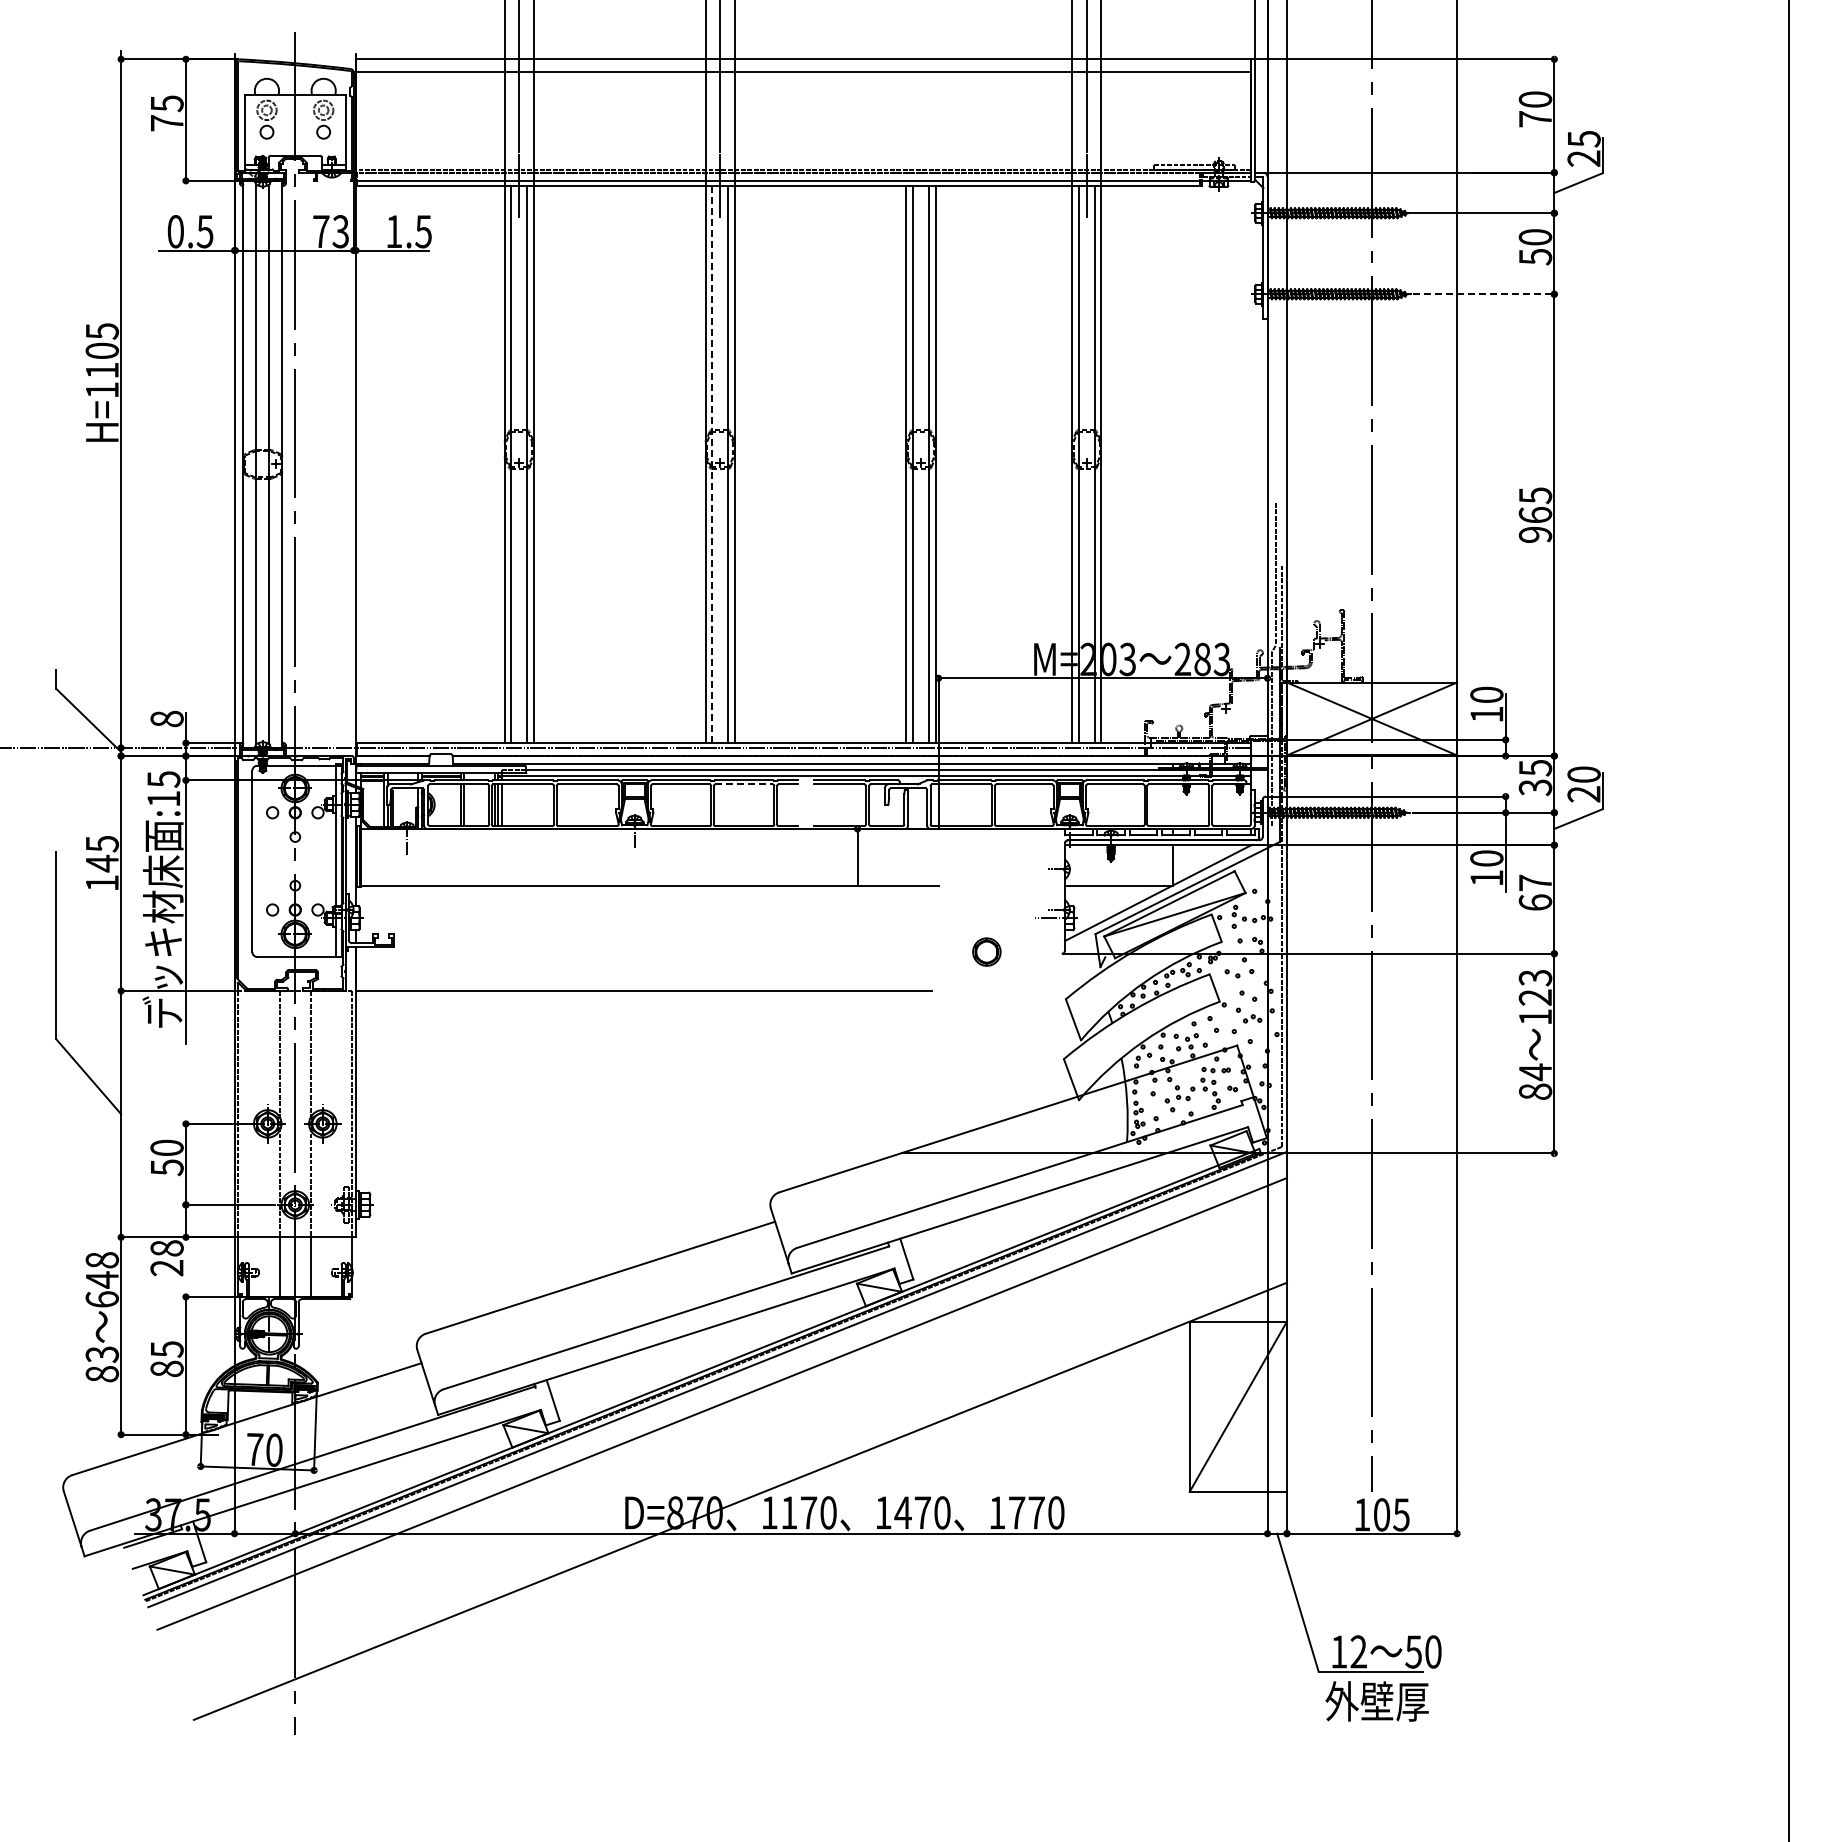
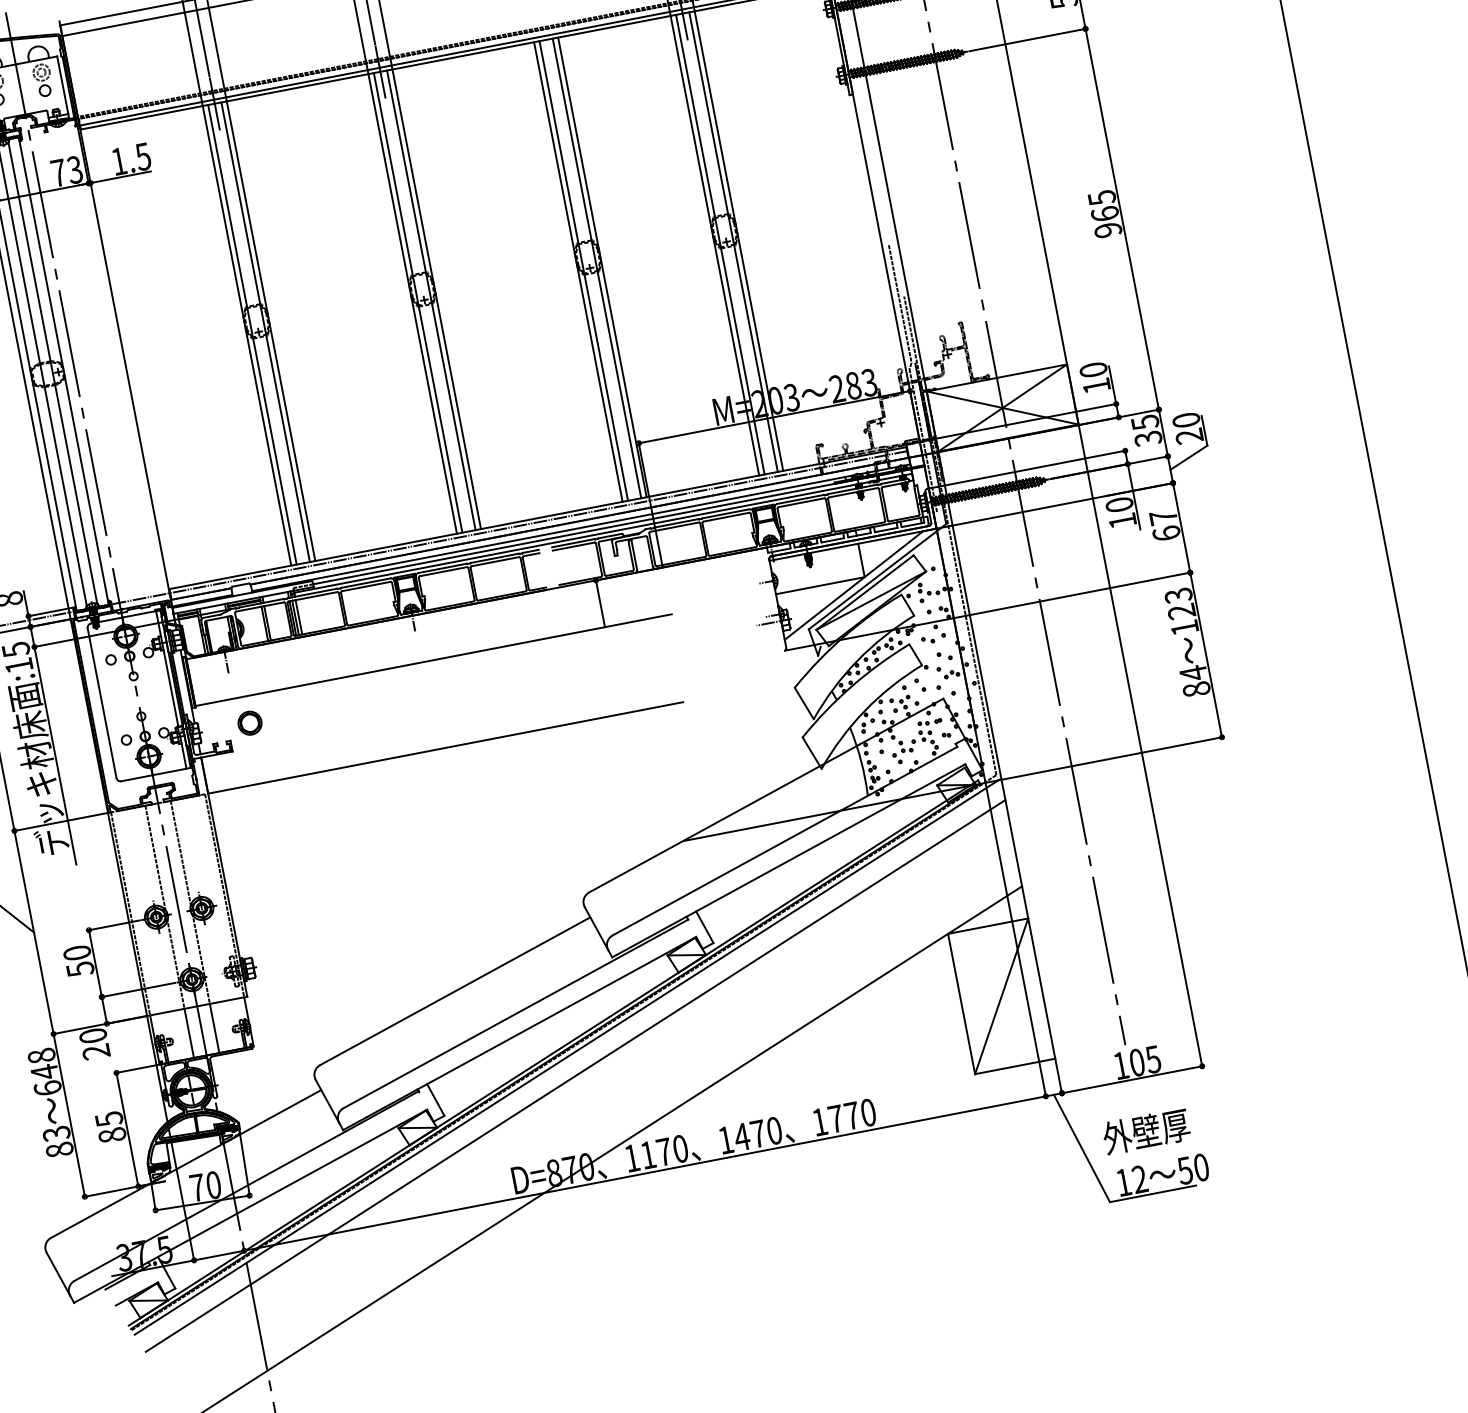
line: (1485, 294) -> (1028, 39), dashed -> solid
line: (712, 464) -> (418, 302), dashed -> solid
line: (744, 784) -> (495, 561), dashed -> solid
part: (986, 951) -> (249, 722), moved
text: (166, 1248) -> (92, 1036), 28 -> 20
text: (1376, 1701) -> (1145, 1131), moved

